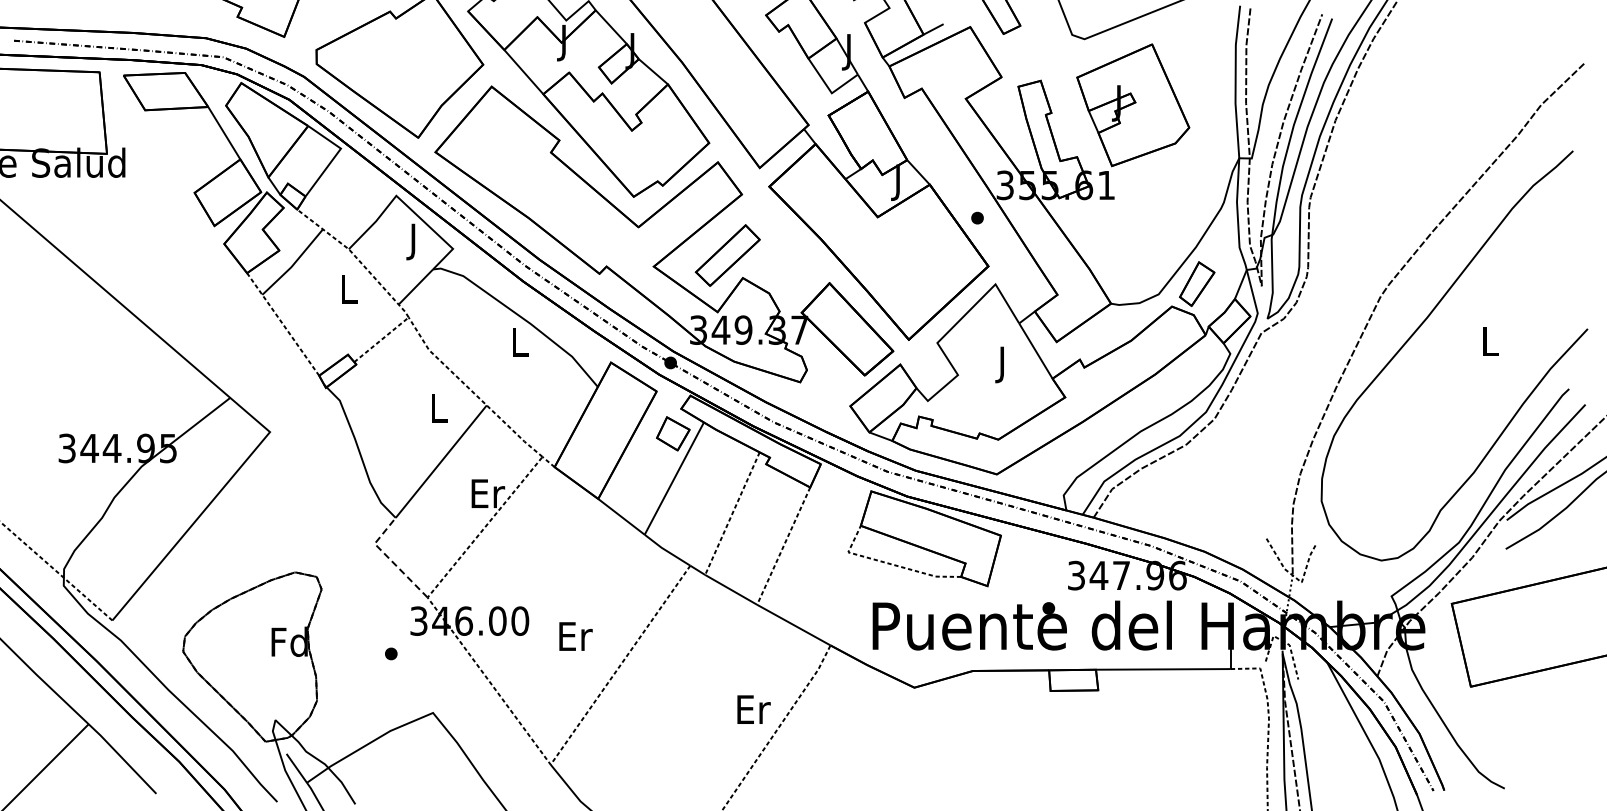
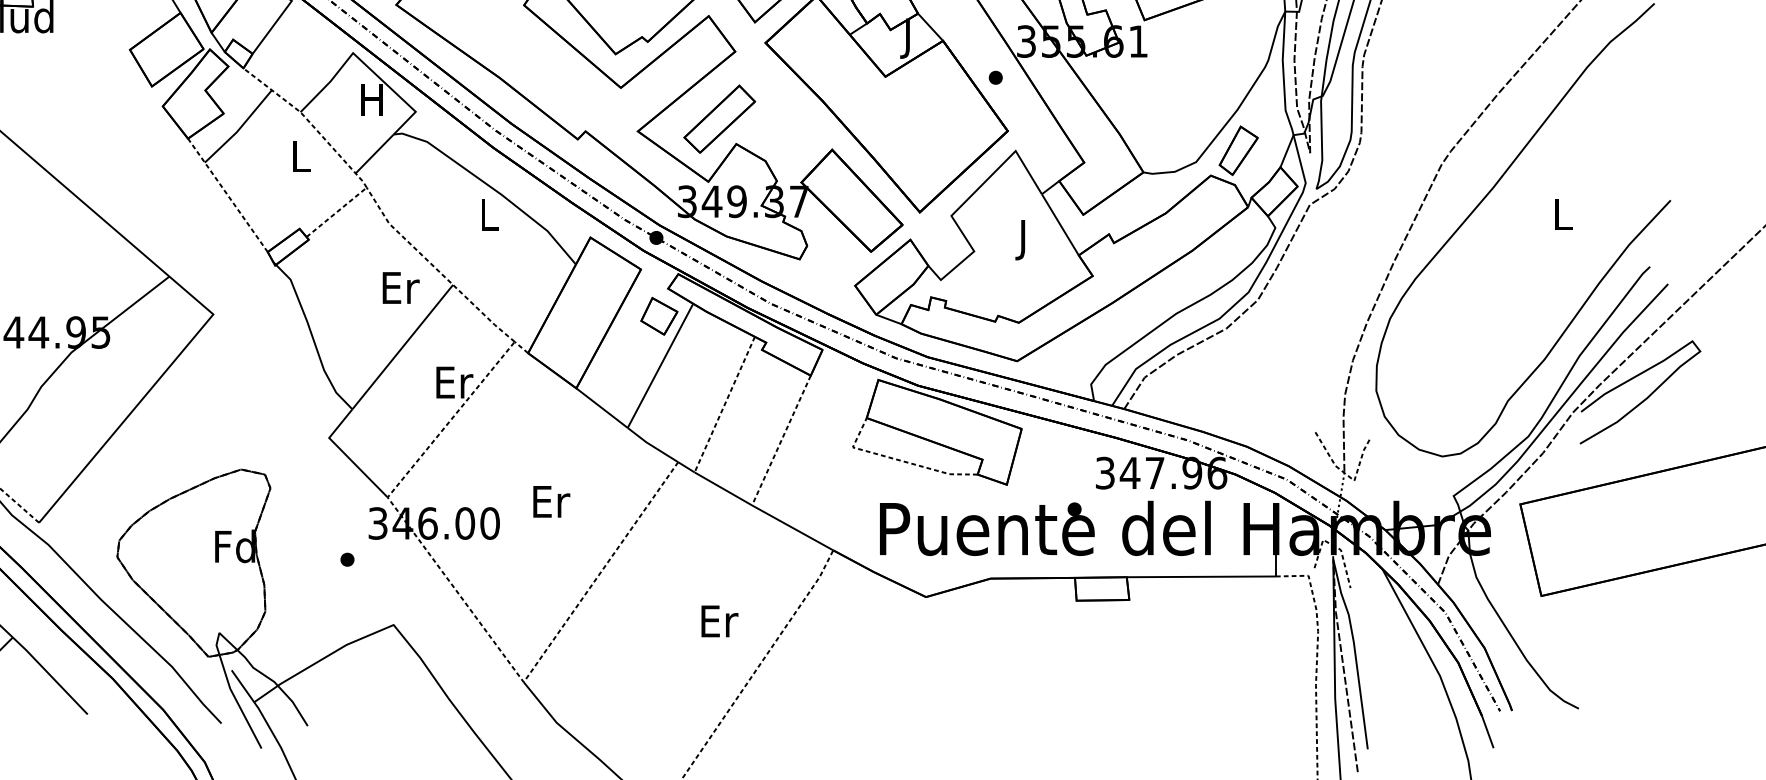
text: (413, 241) -> (372, 103), J -> H
text: (439, 407) -> (400, 287), L -> Er
line: (388, 557) -> (344, 453), dashed -> solid
text: (575, 636) -> (551, 501), moved
text: (753, 709) -> (719, 621), moved

